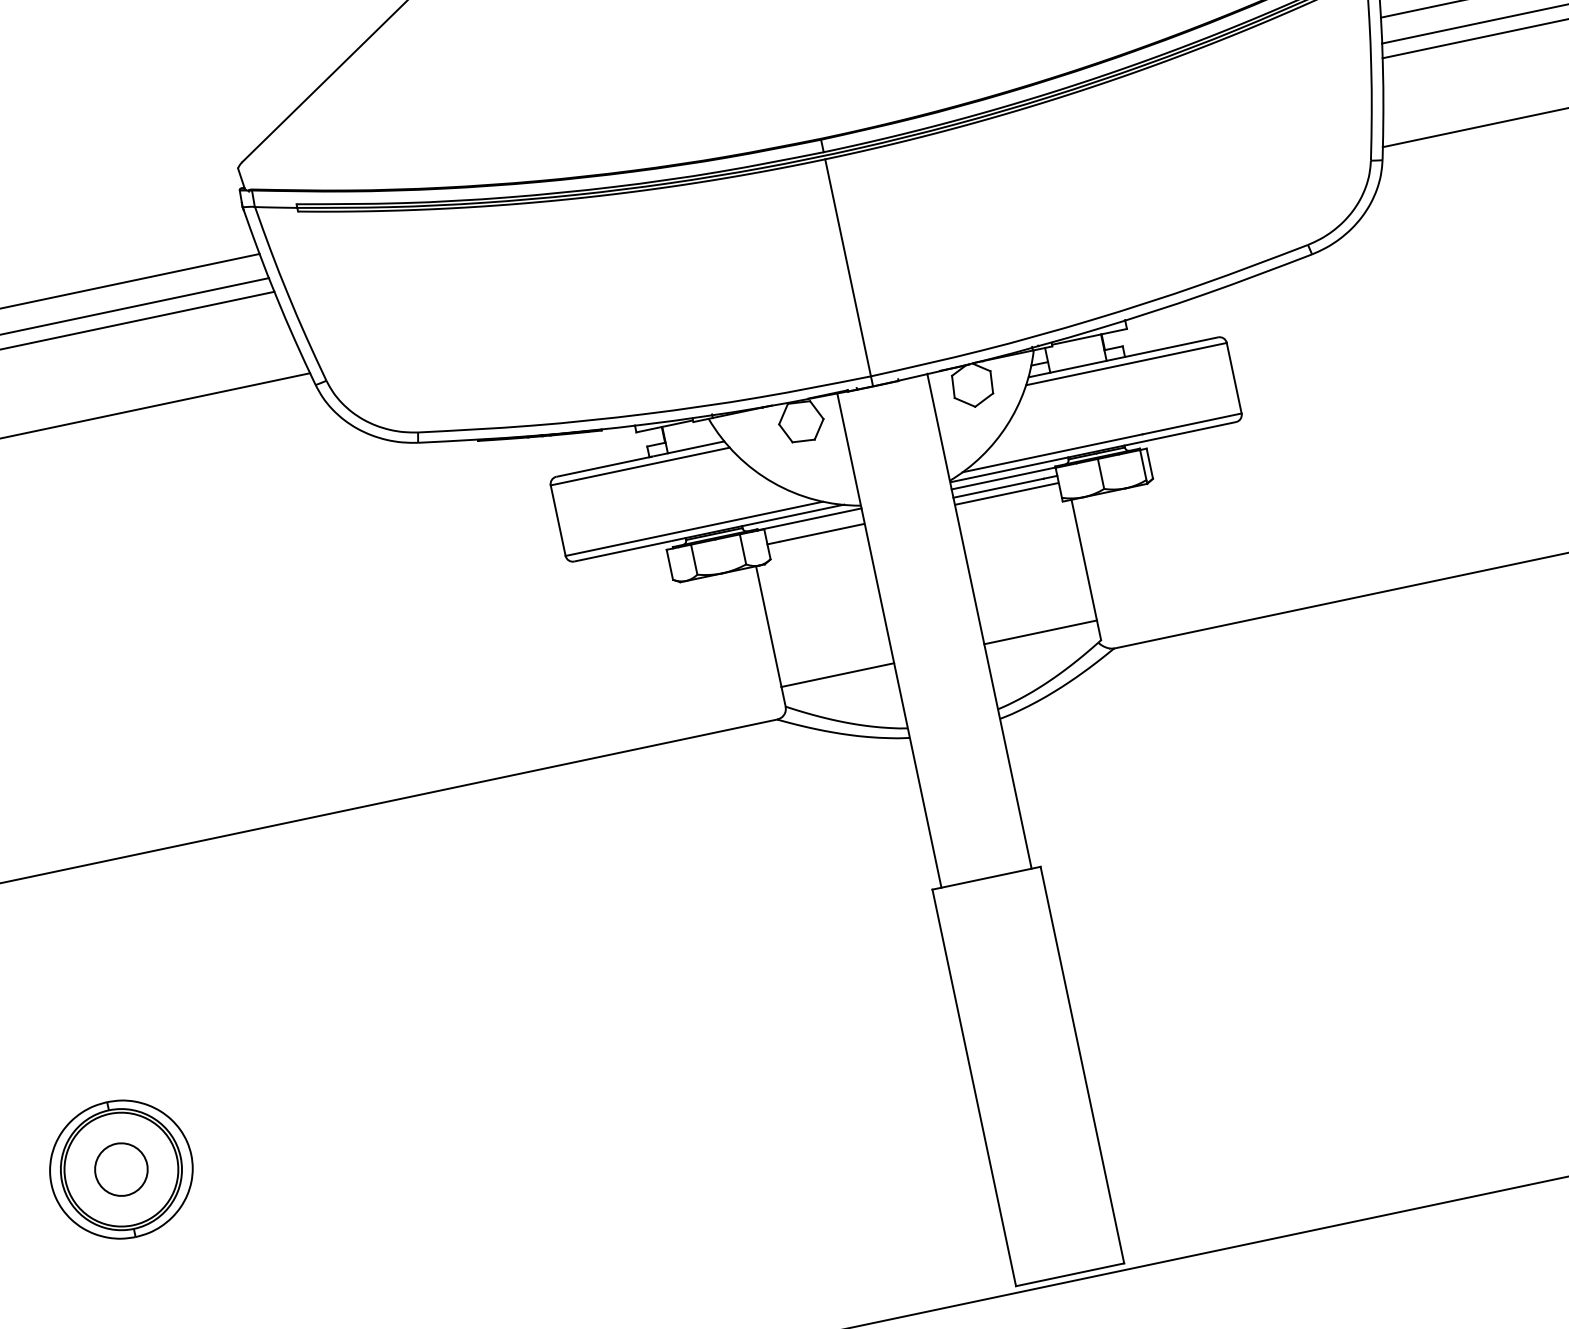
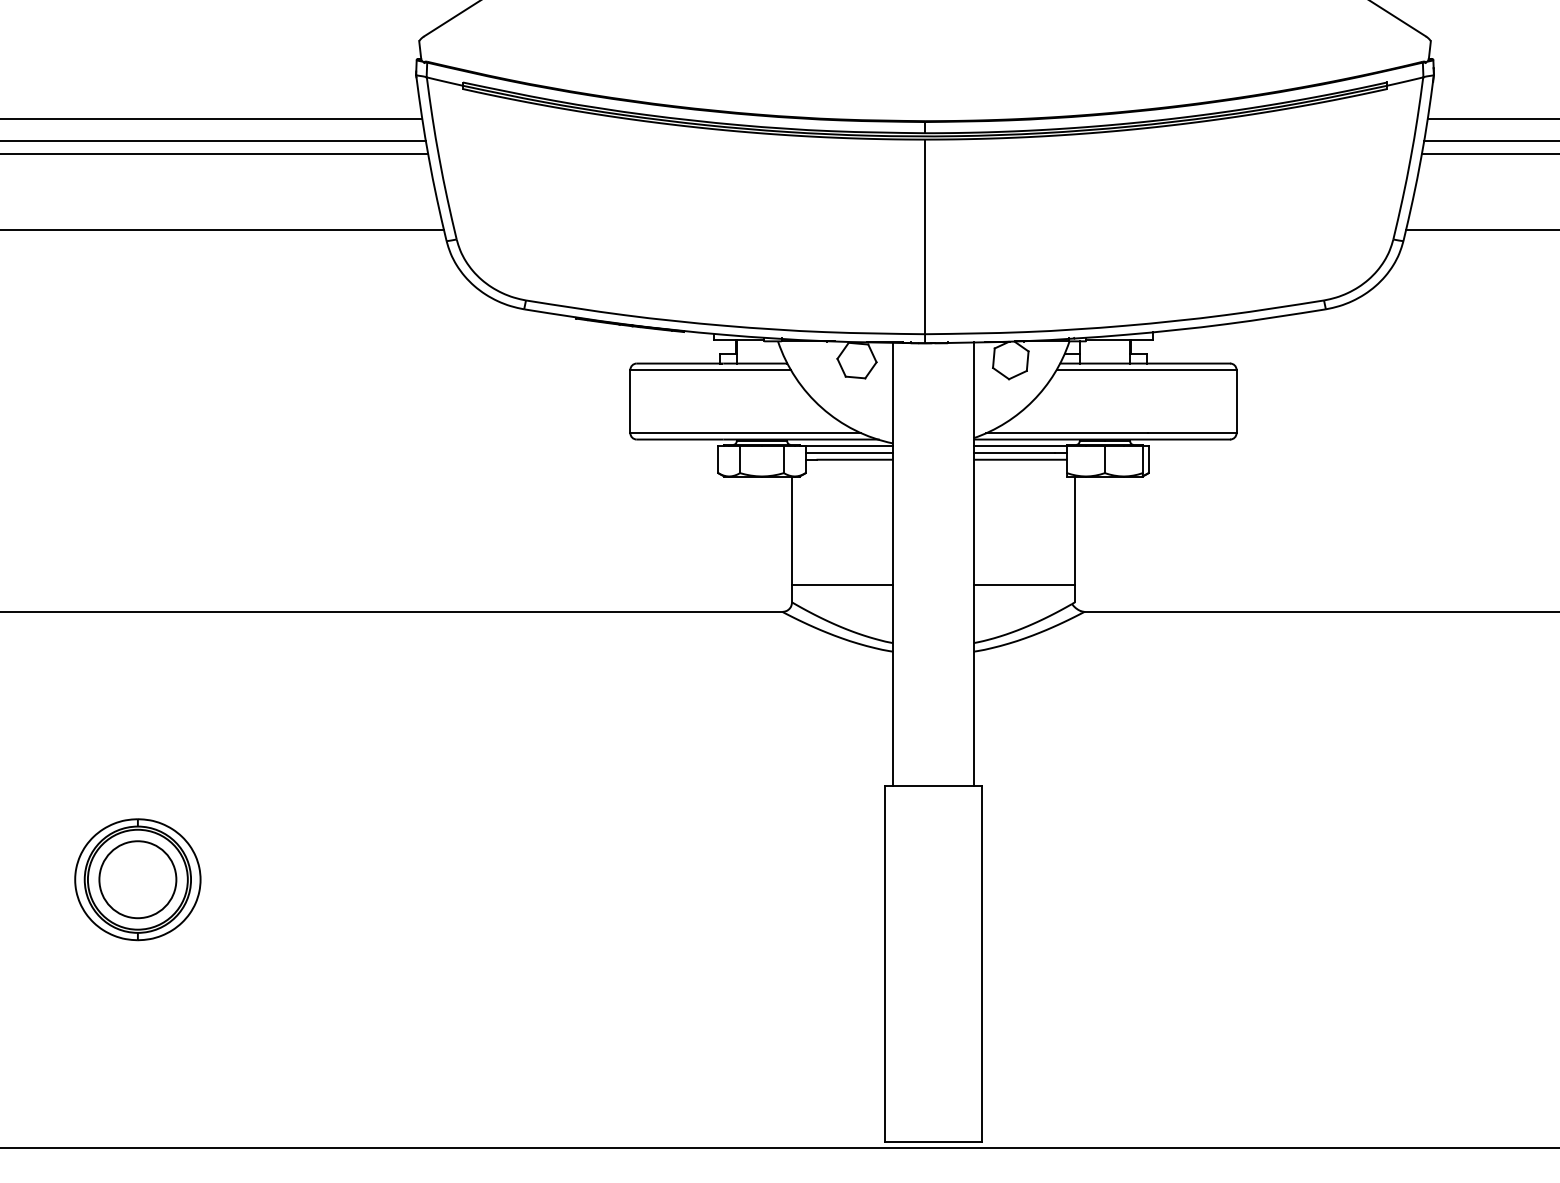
line: (814, 527) -> (849, 453), added
circle: (120, 1169) -> (137, 879), size x1.67

